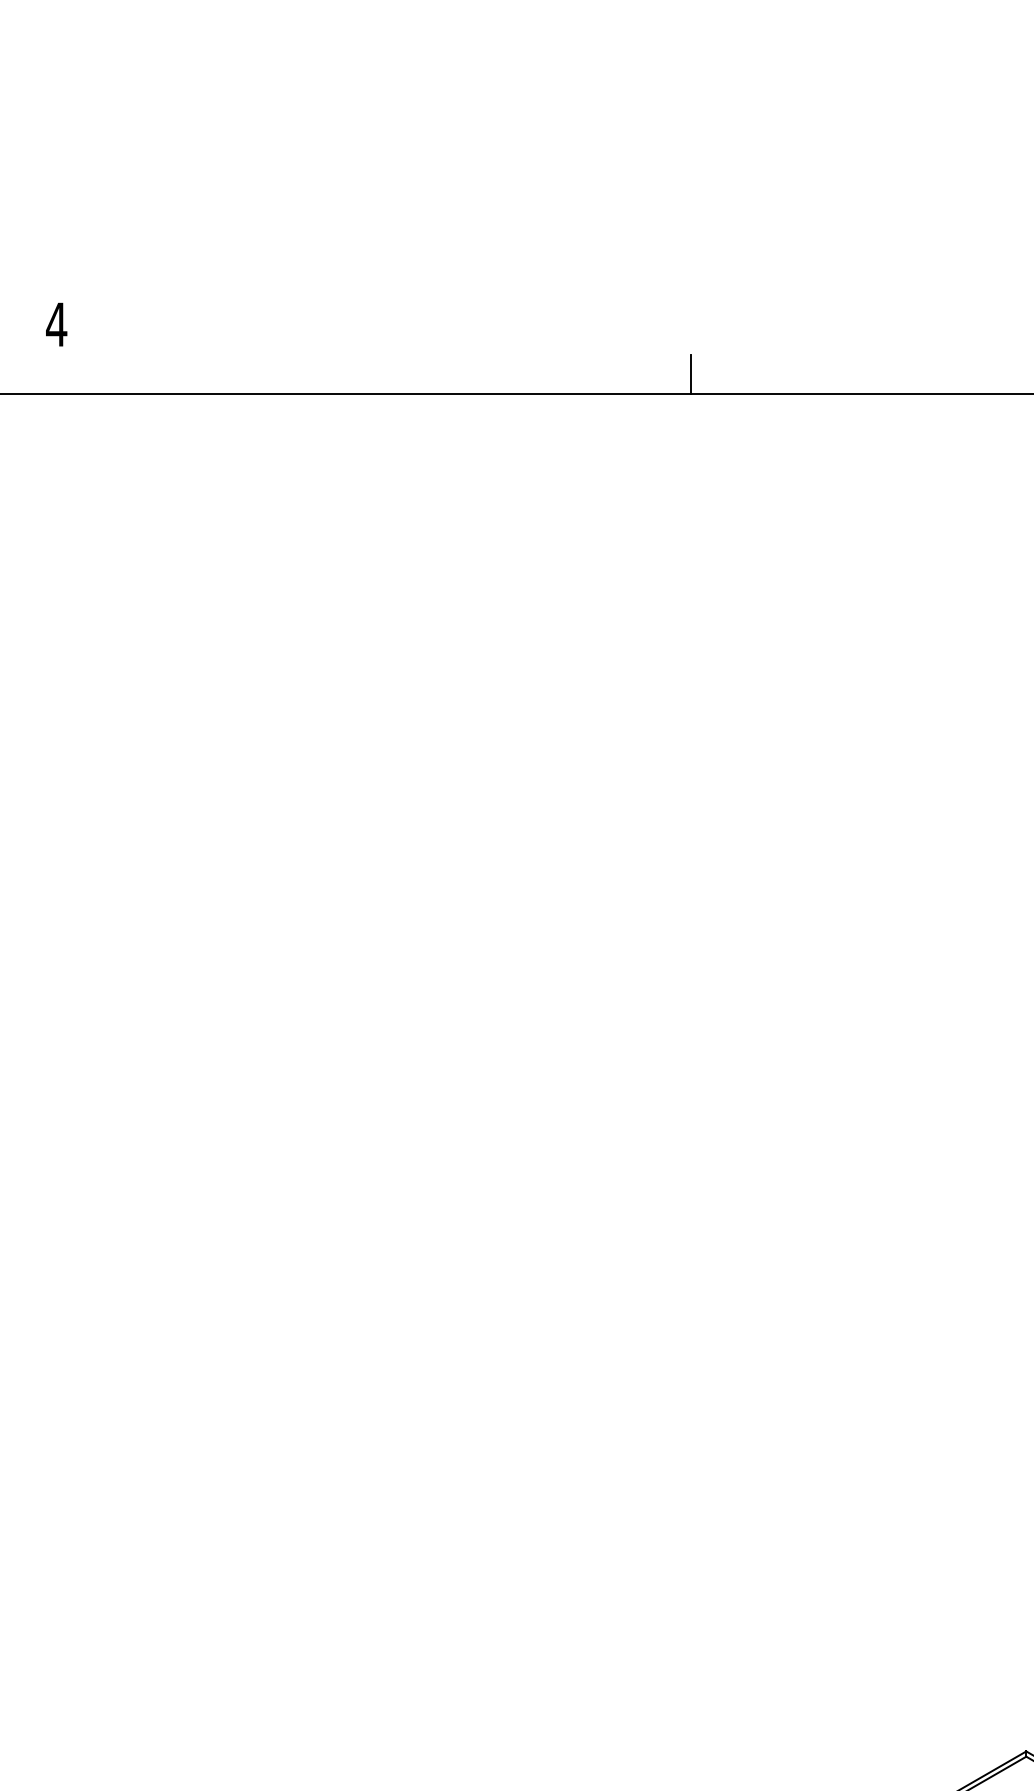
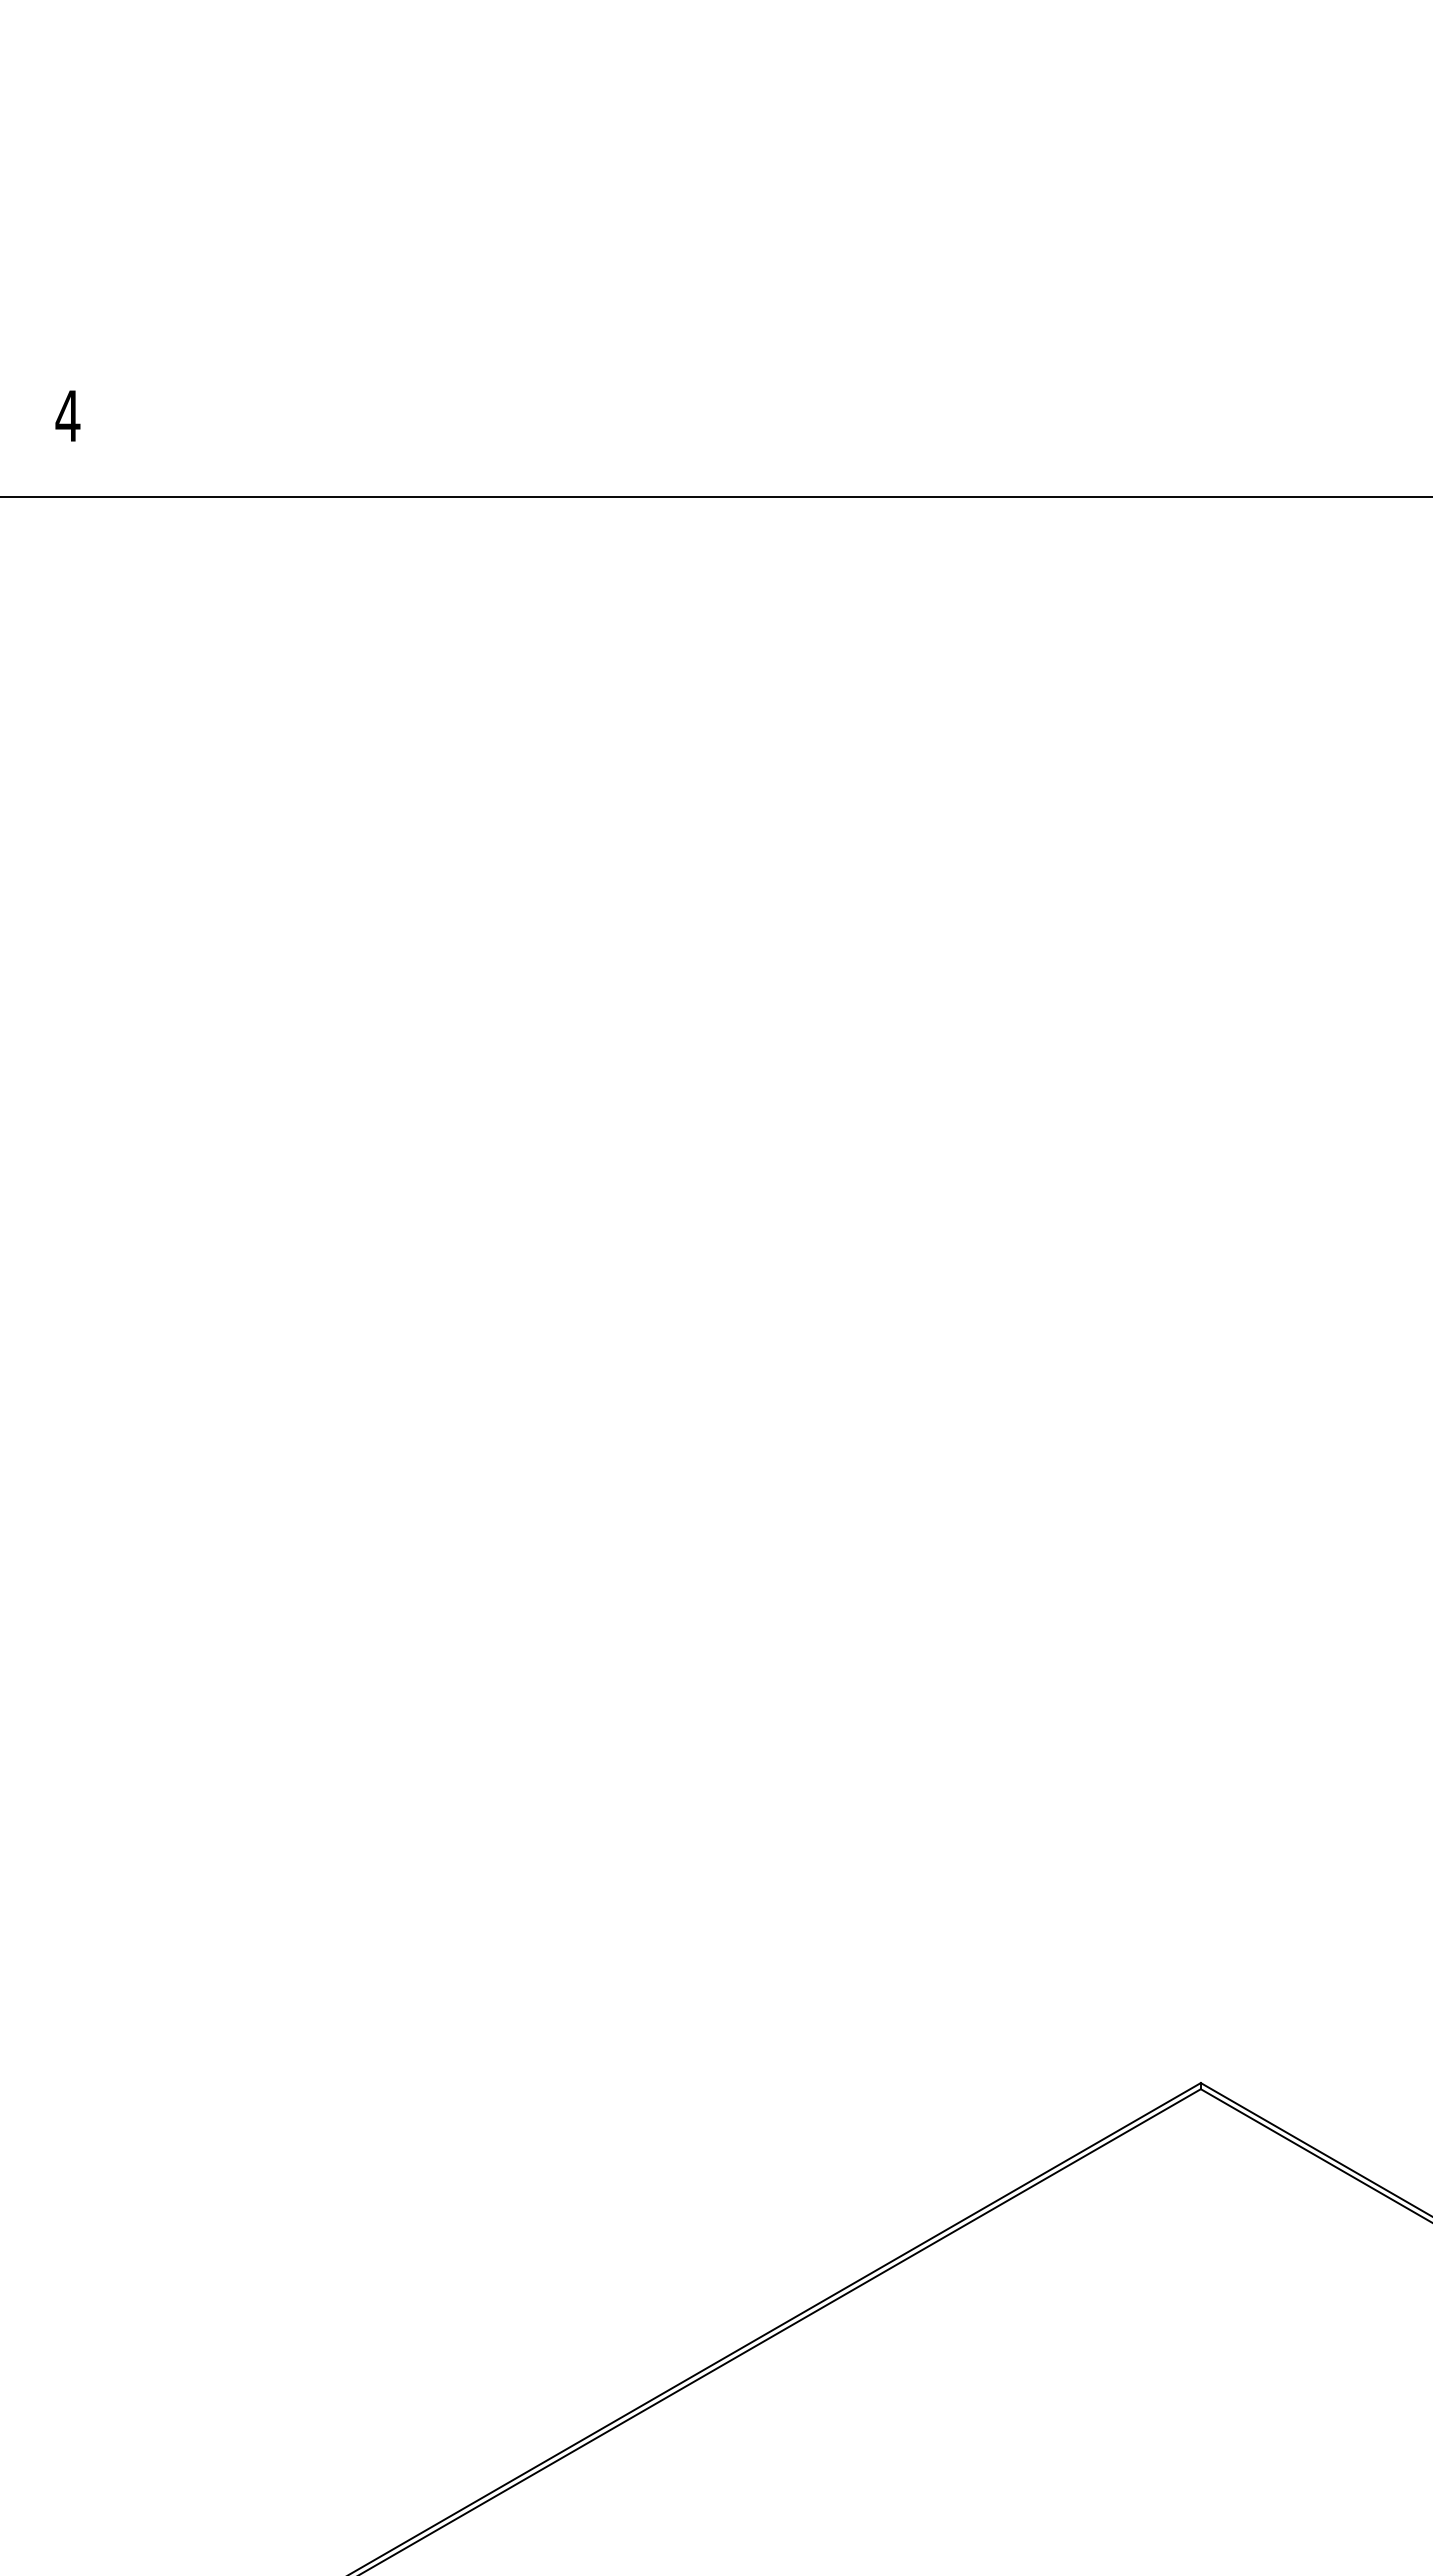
line: (691, 374) -> (809, 474), removed

